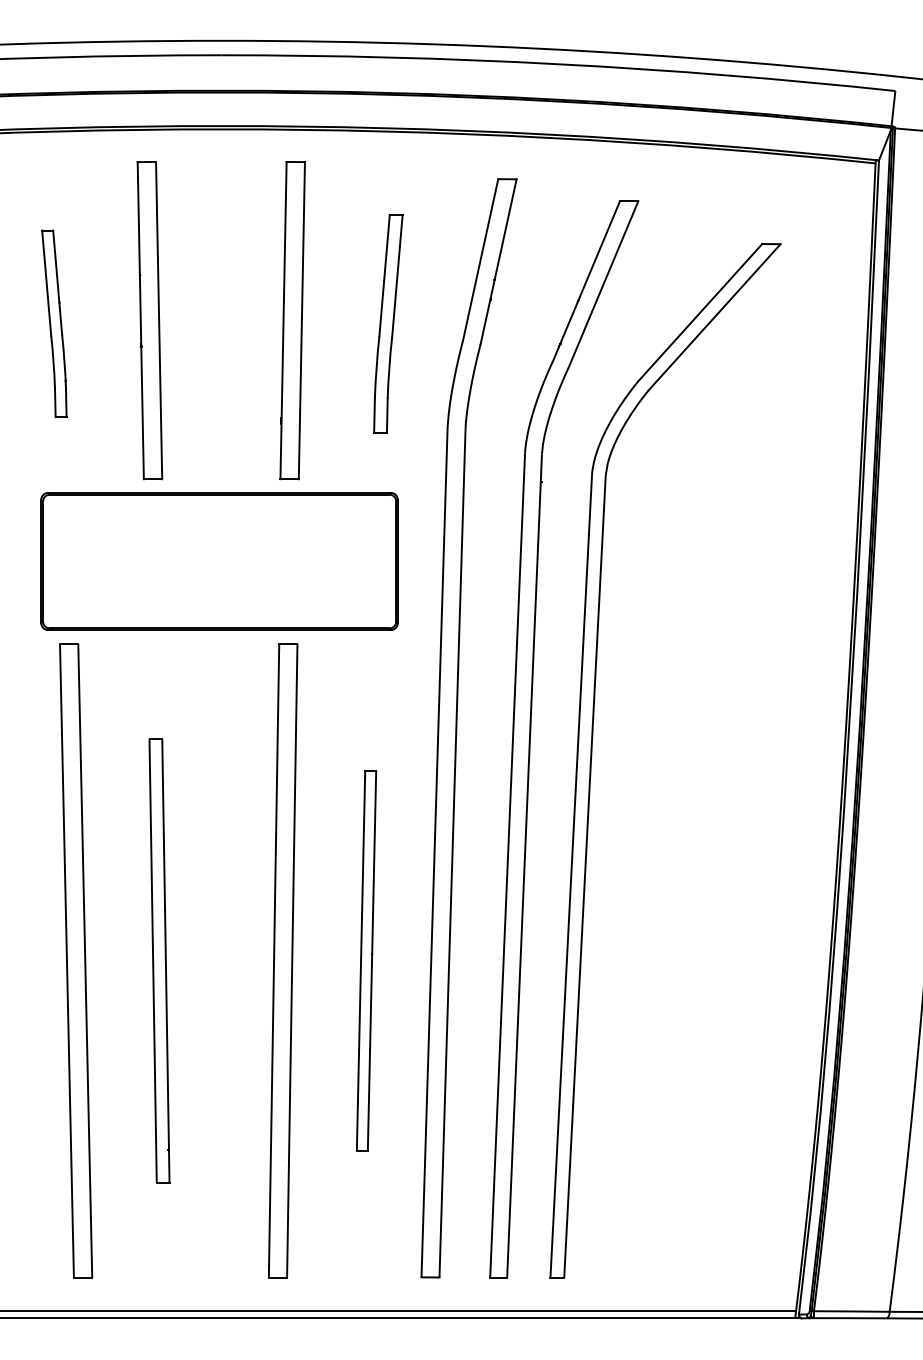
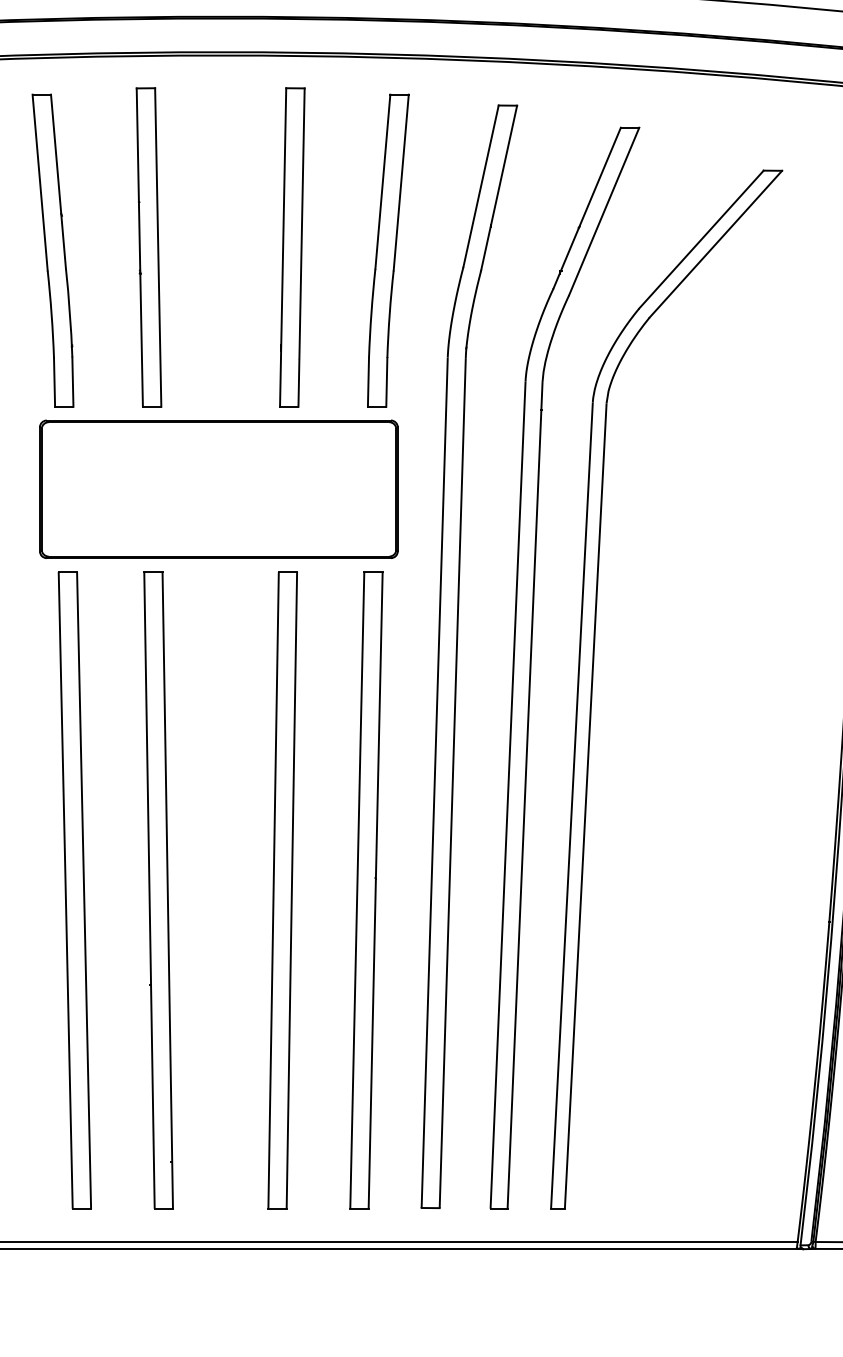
part: (54, 323) -> (53, 250), size x1.67
part: (388, 323) -> (388, 250), size x1.43
part: (159, 960) -> (158, 889), size x1.43
part: (366, 960) -> (366, 889), size x1.67

